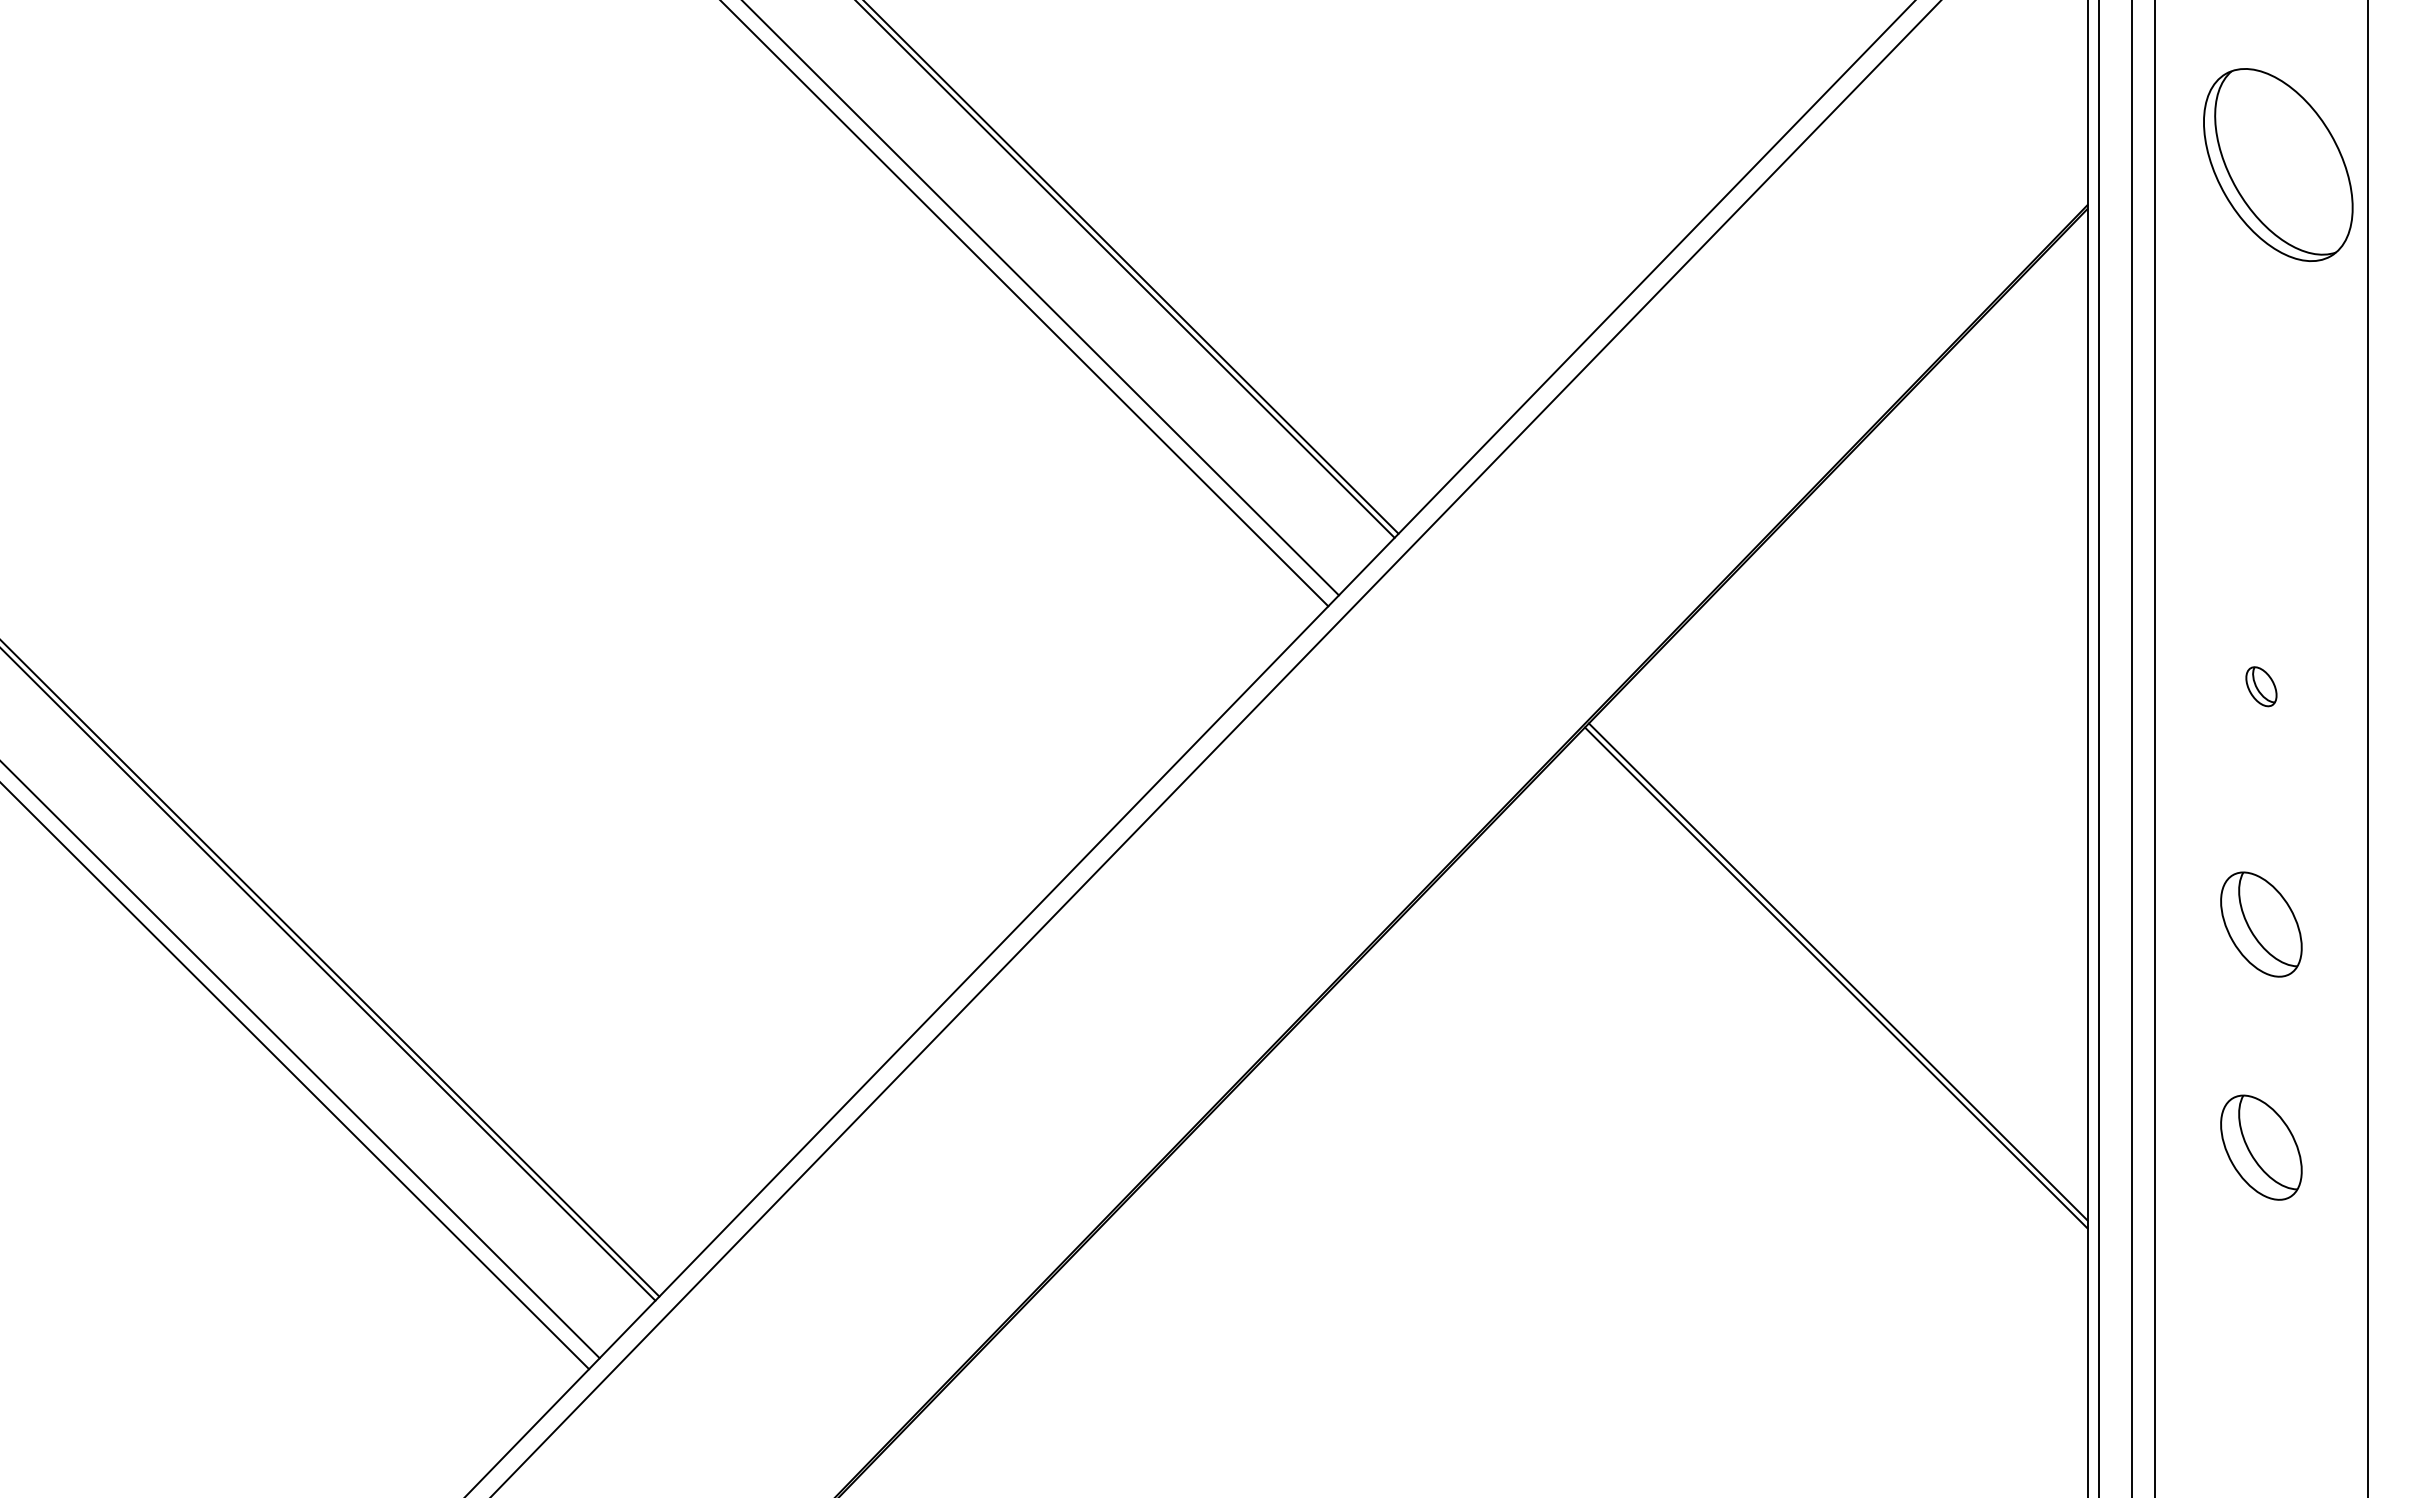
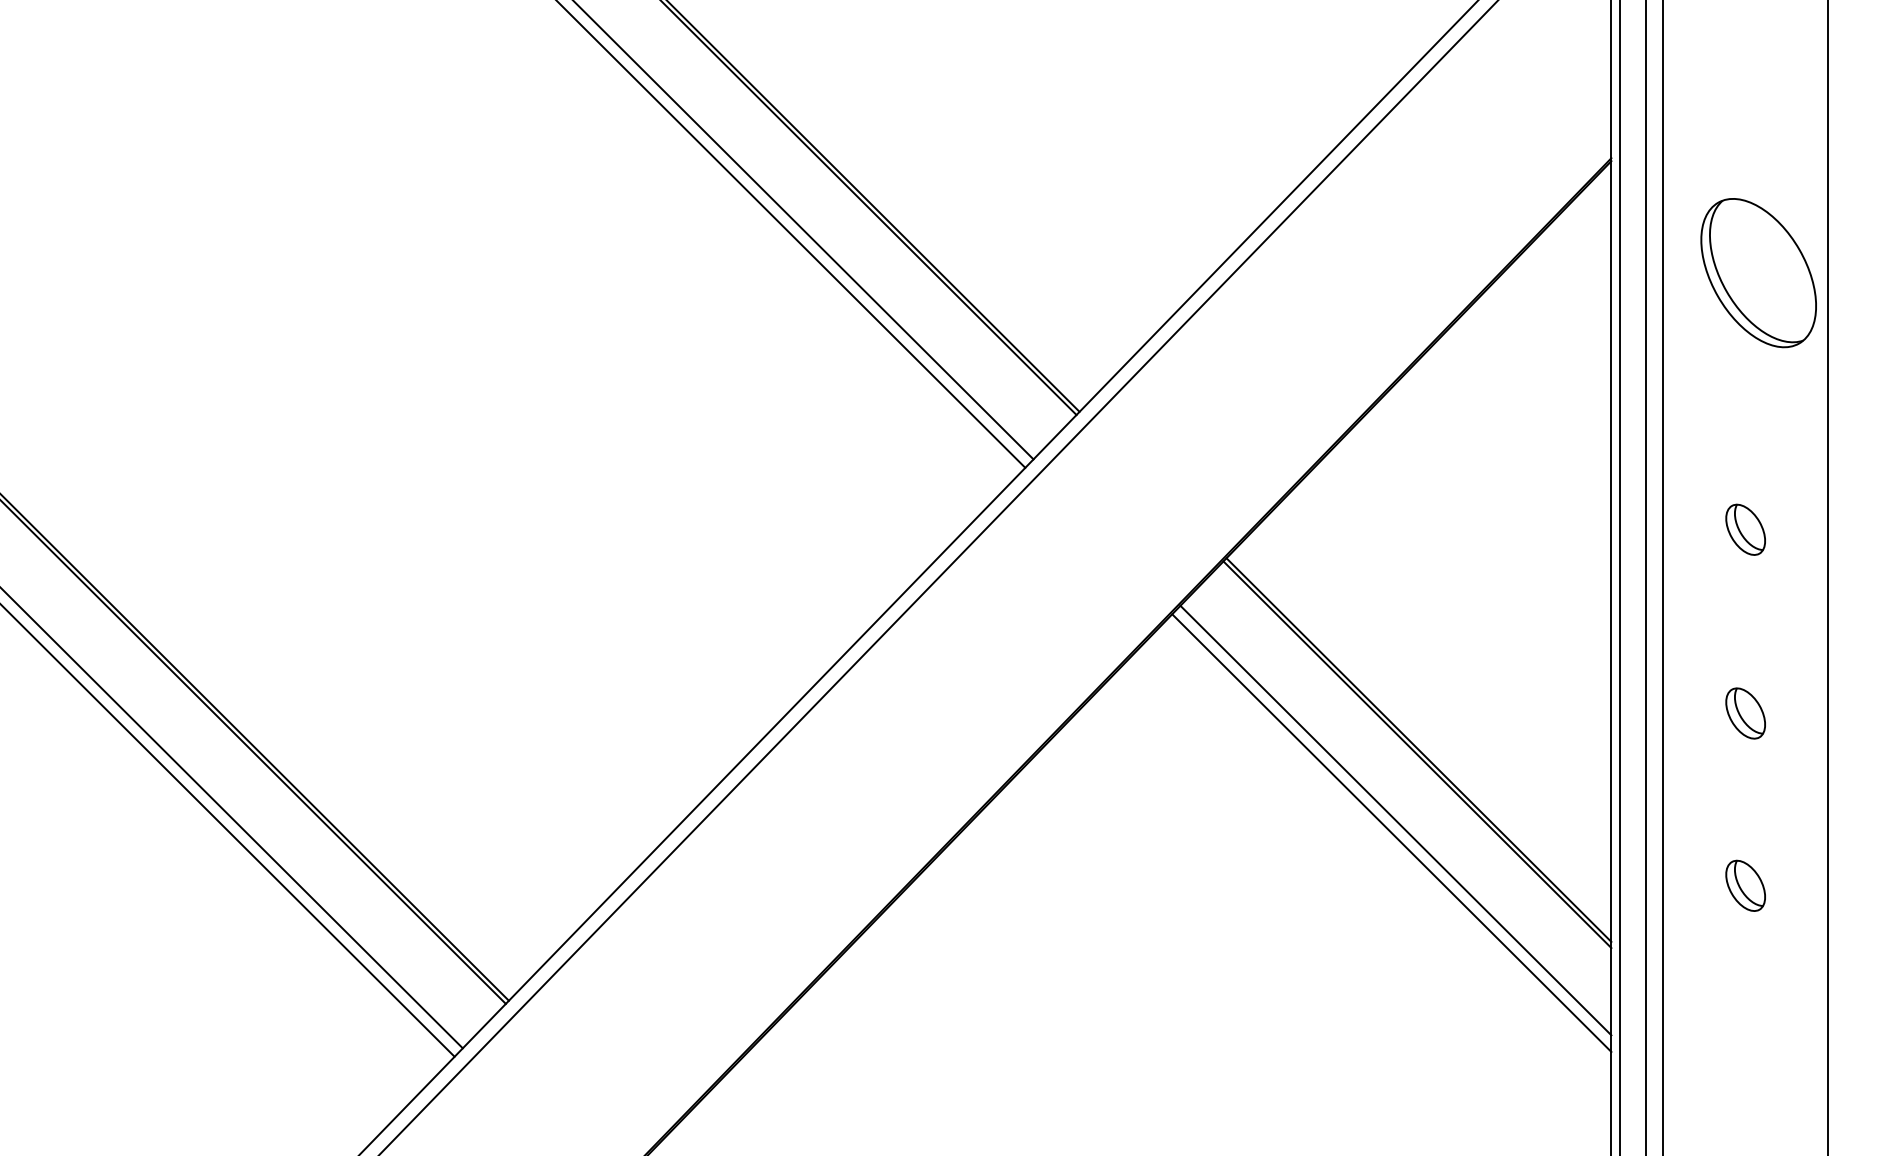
part: (2278, 164) -> (1758, 272), moved
part: (2261, 686) -> (1745, 529), size x1.67
part: (2261, 924) -> (1745, 713), size x0.62
line: (1808, 1063) -> (1396, 820), added
line: (1802, 1079) -> (1391, 833), added
part: (2261, 1147) -> (1745, 885), size x0.62

